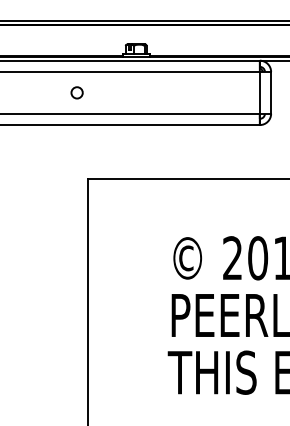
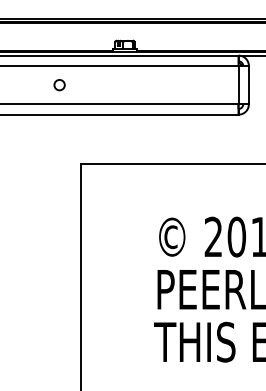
circle: (76, 92) -> (59, 84), moved

